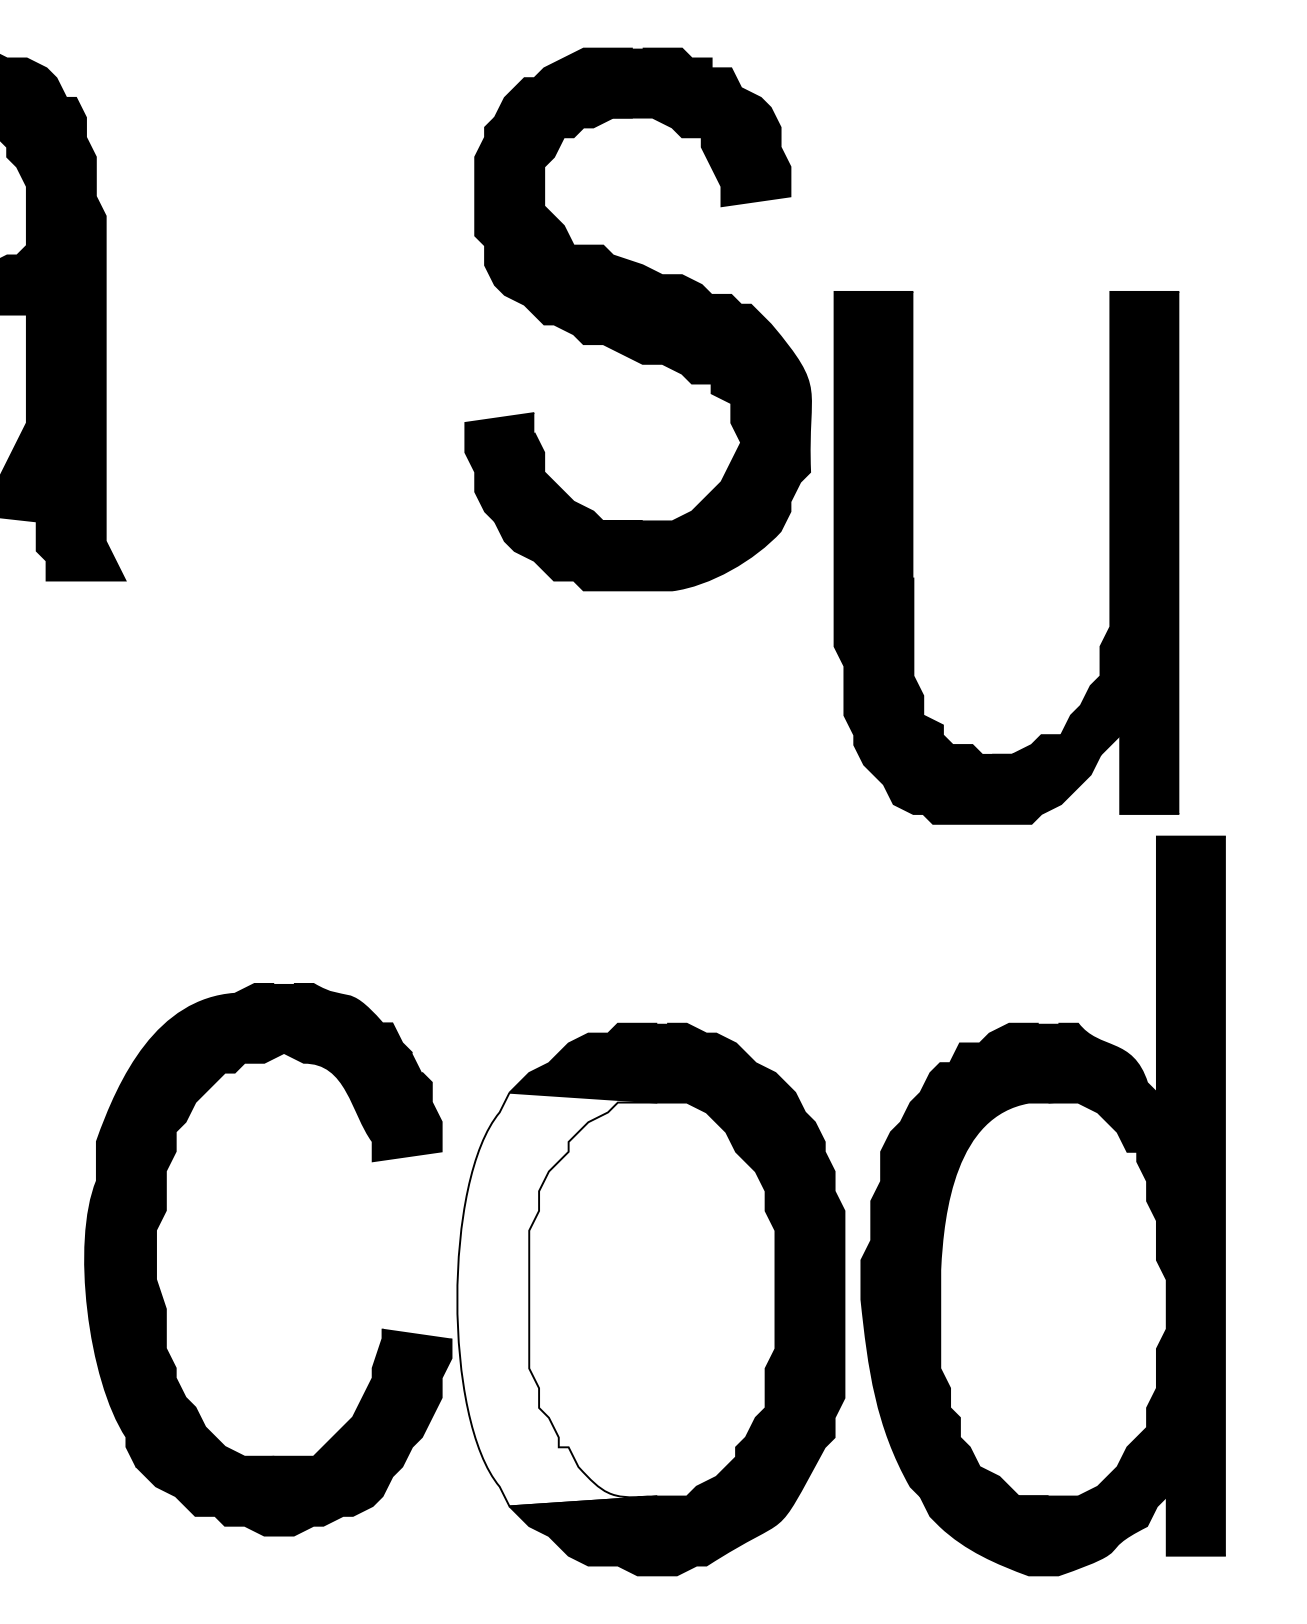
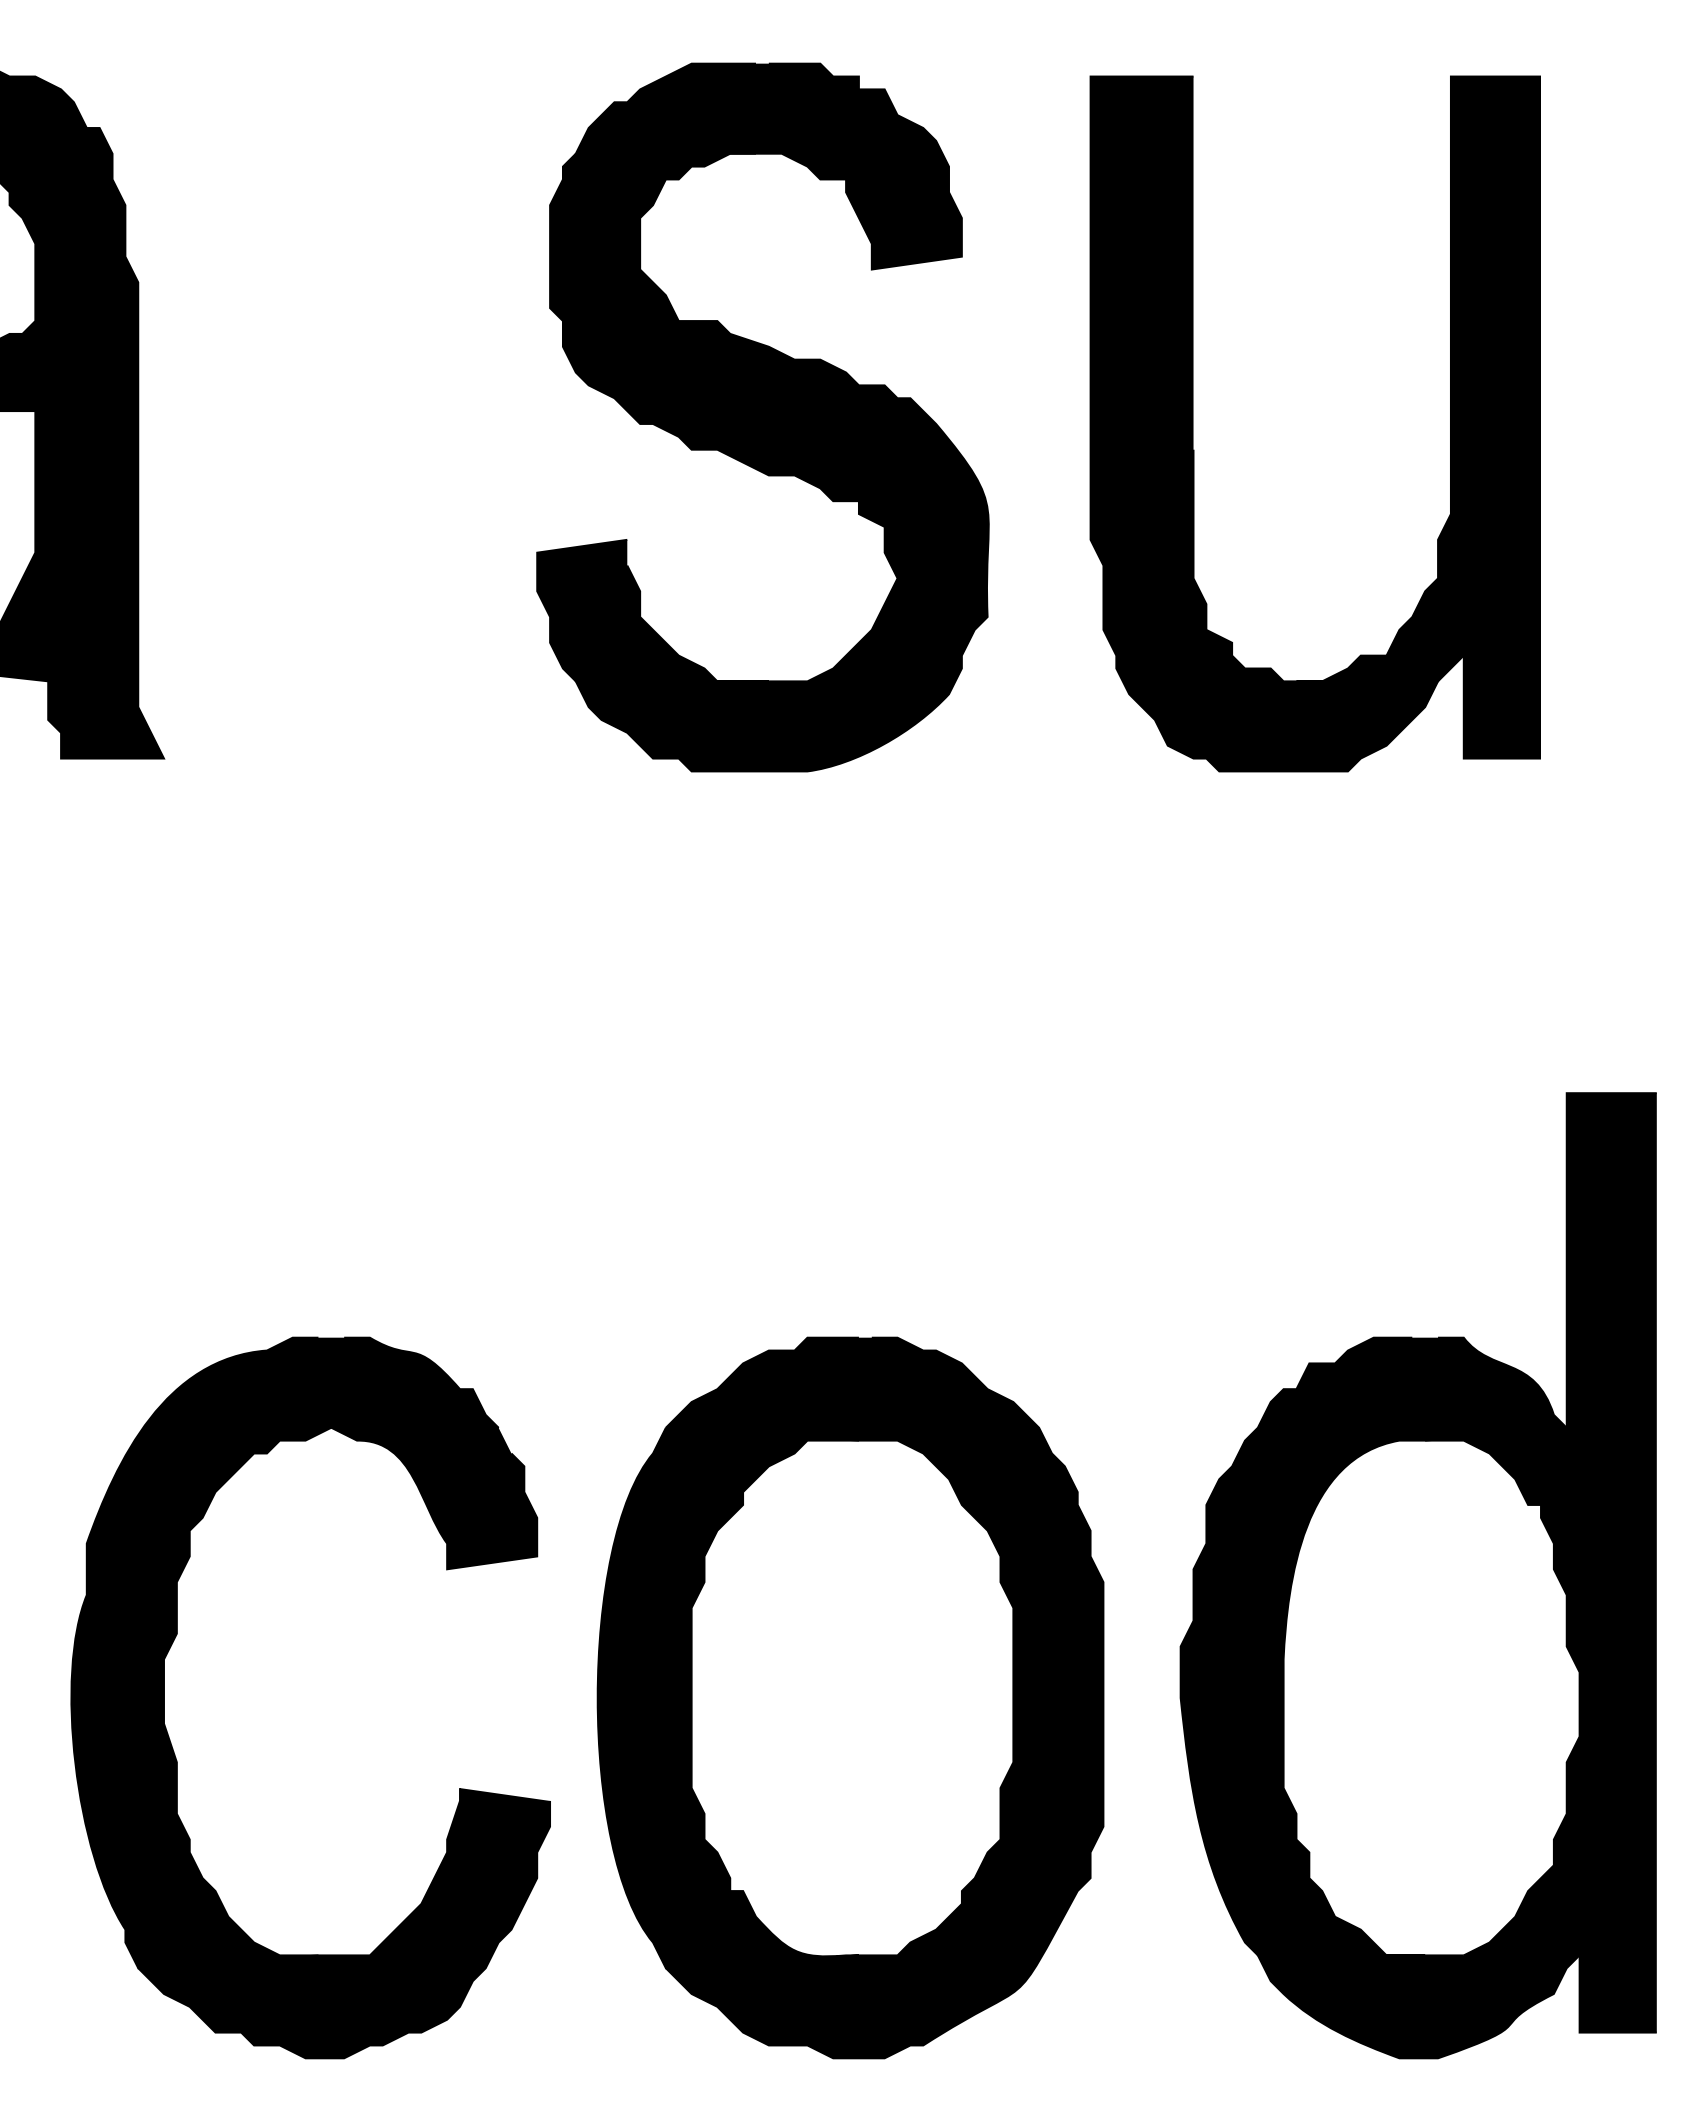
part: (637, 319) -> (762, 417), moved
part: (913, 557) -> (1193, 423), moved
part: (1042, 1205) -> (1417, 1575), moved
part: (156, 1259) -> (164, 1697), moved
fill: (556, 1299) -> (727, 1697), added

